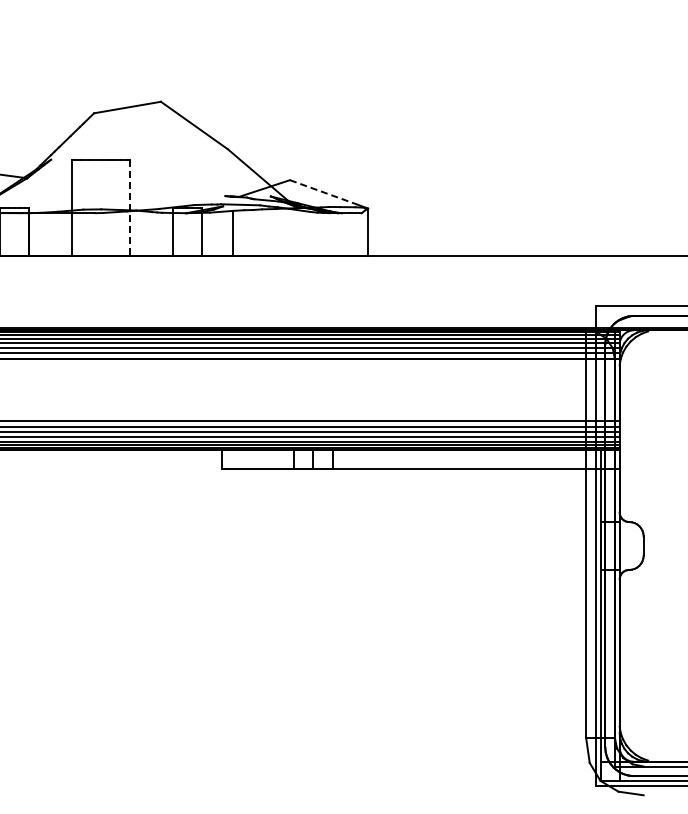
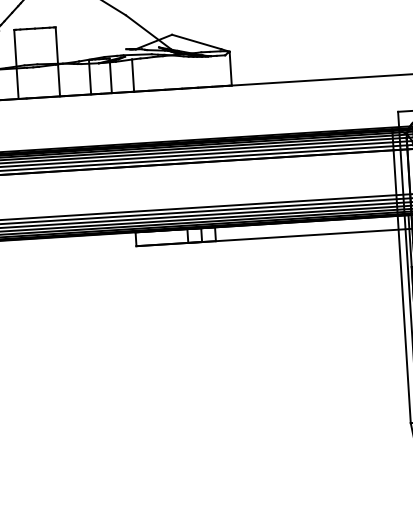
line: (323, 192) -> (196, 42), dashed -> solid
line: (129, 207) -> (57, 61), dashed -> solid

